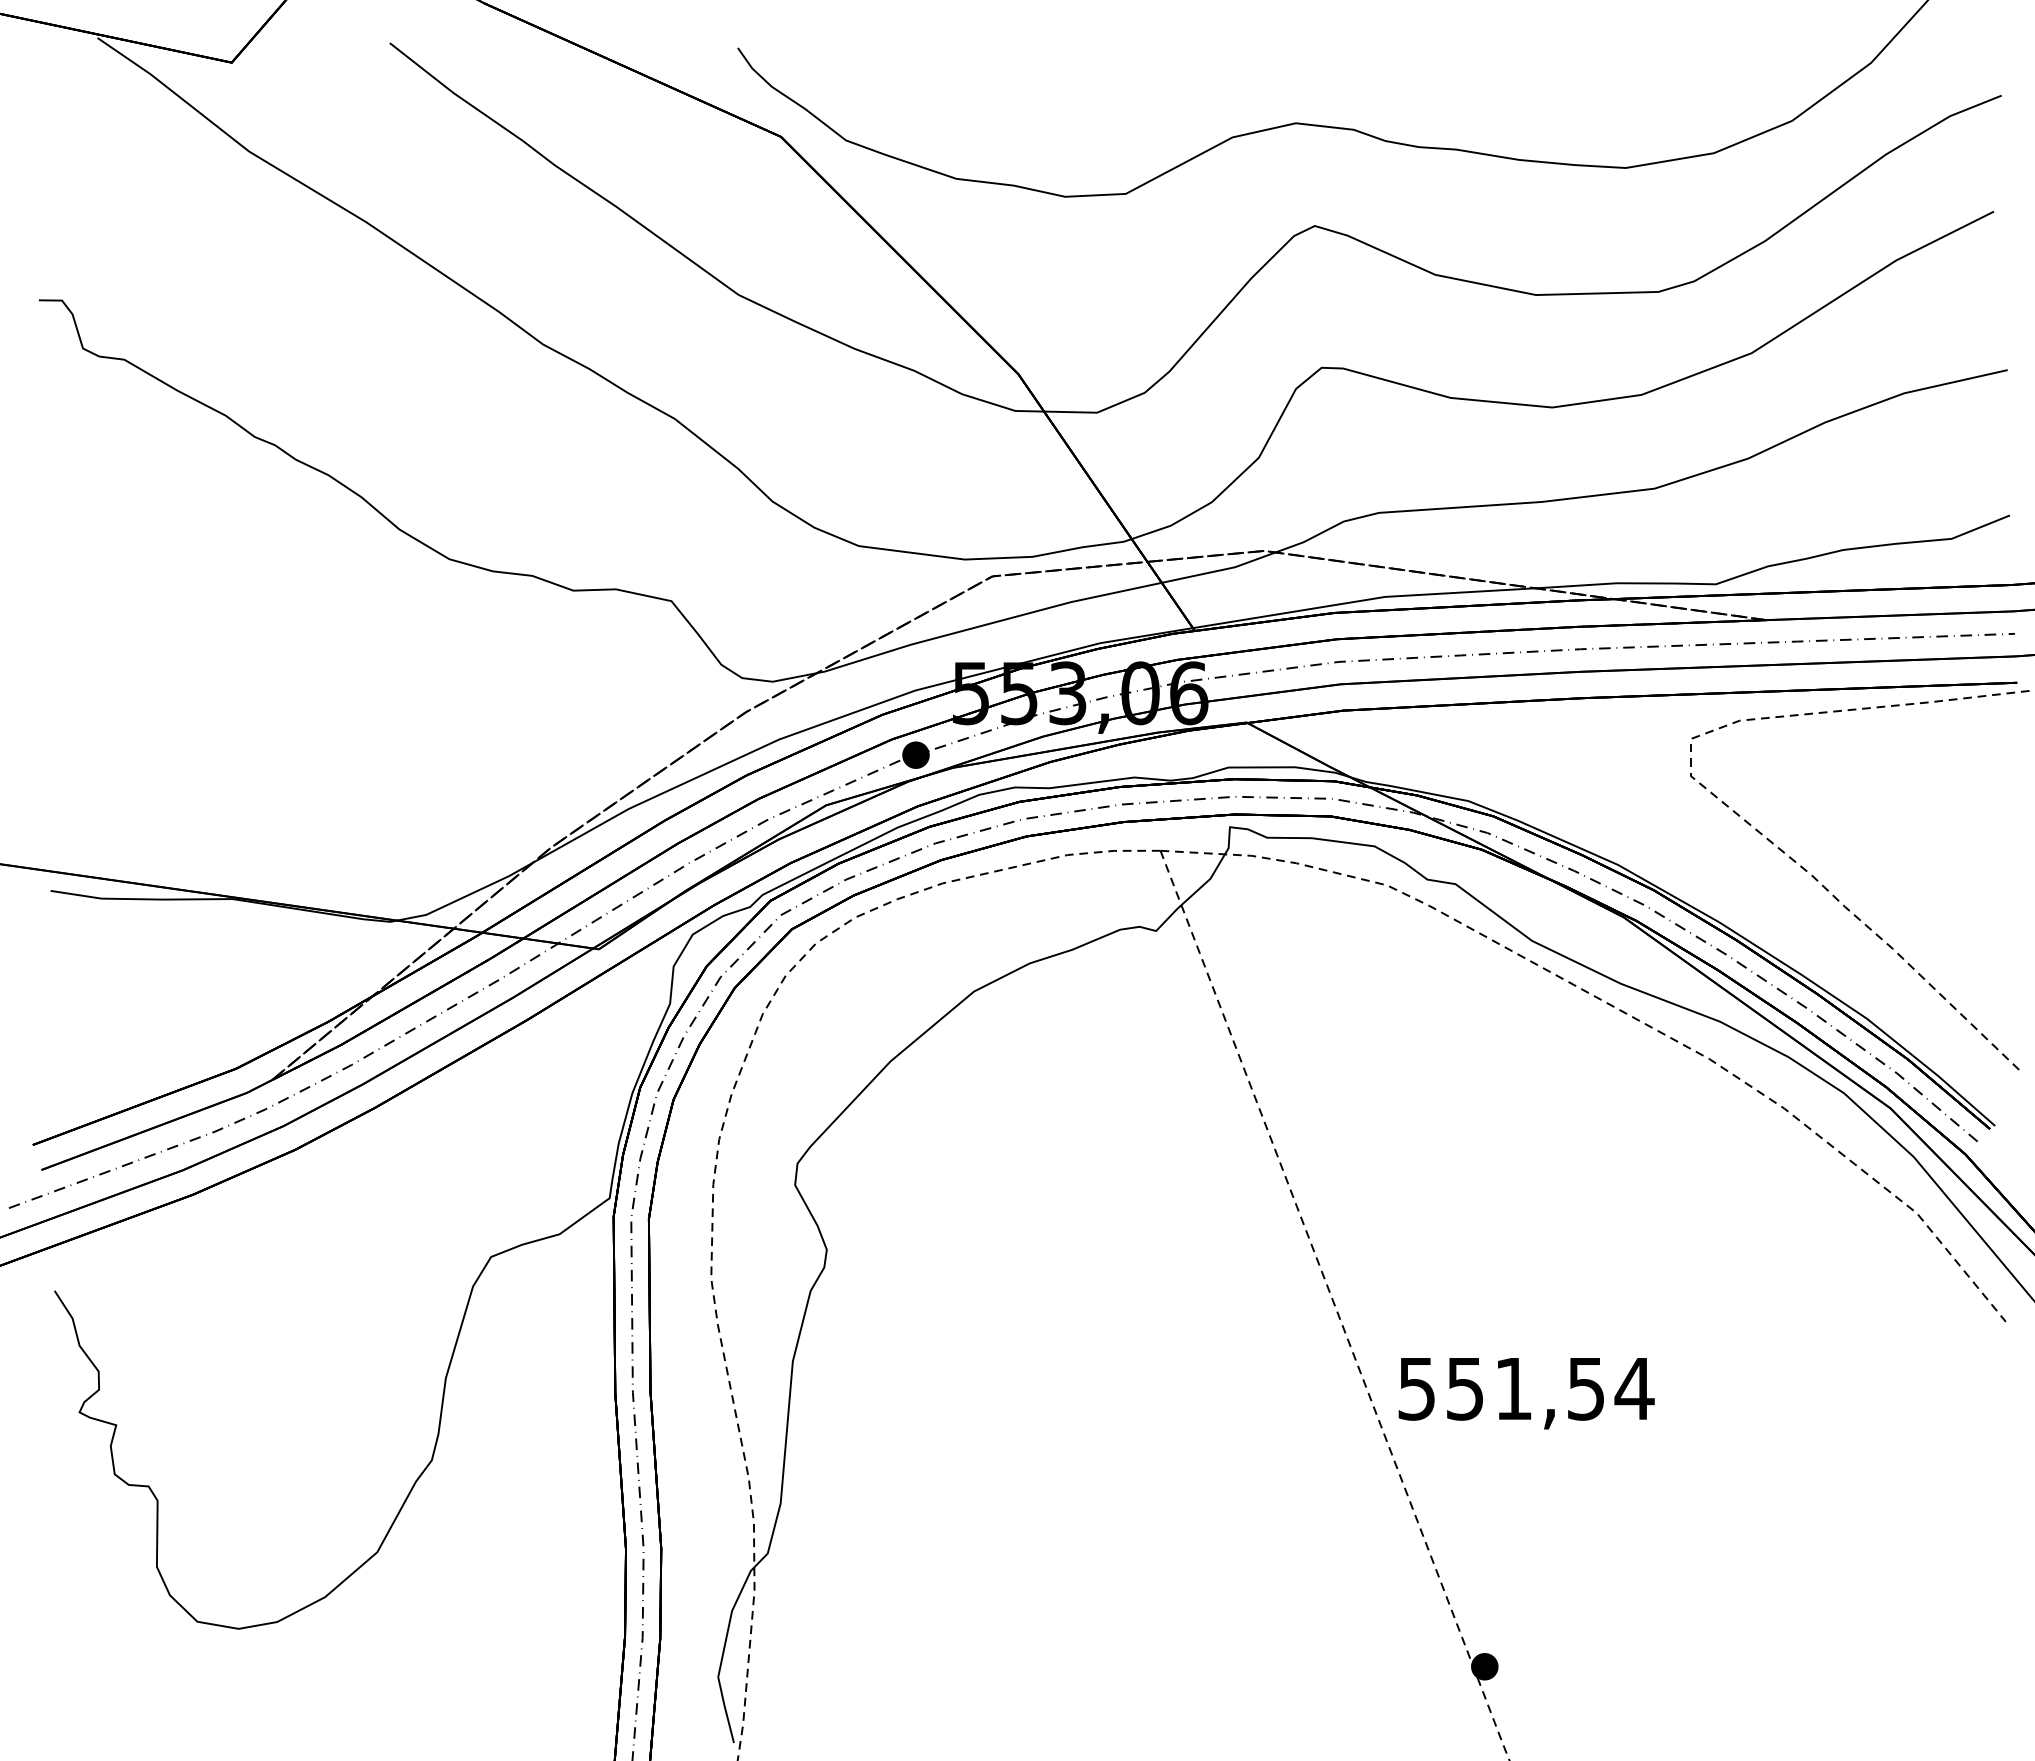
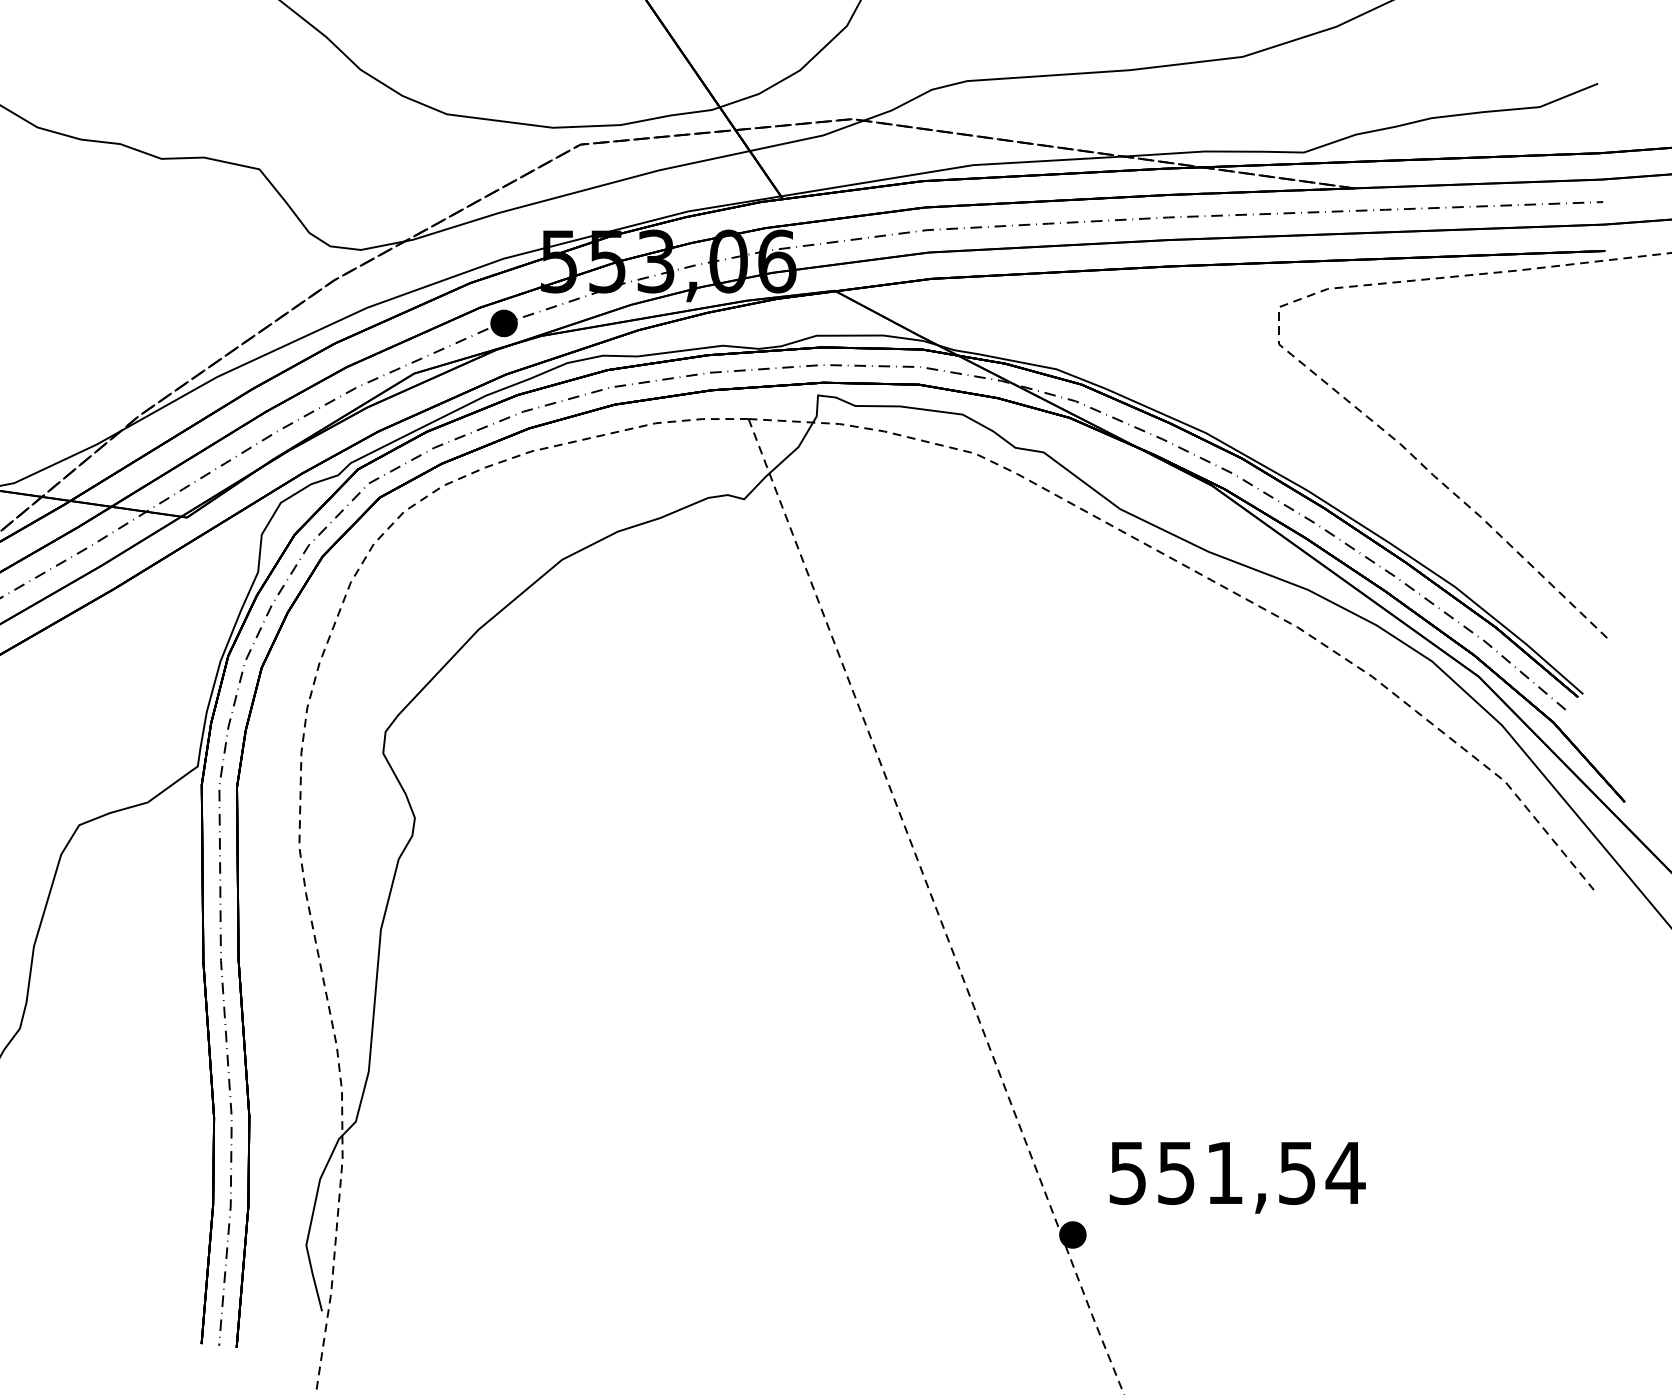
text: (1526, 1393) -> (1237, 1177), moved

